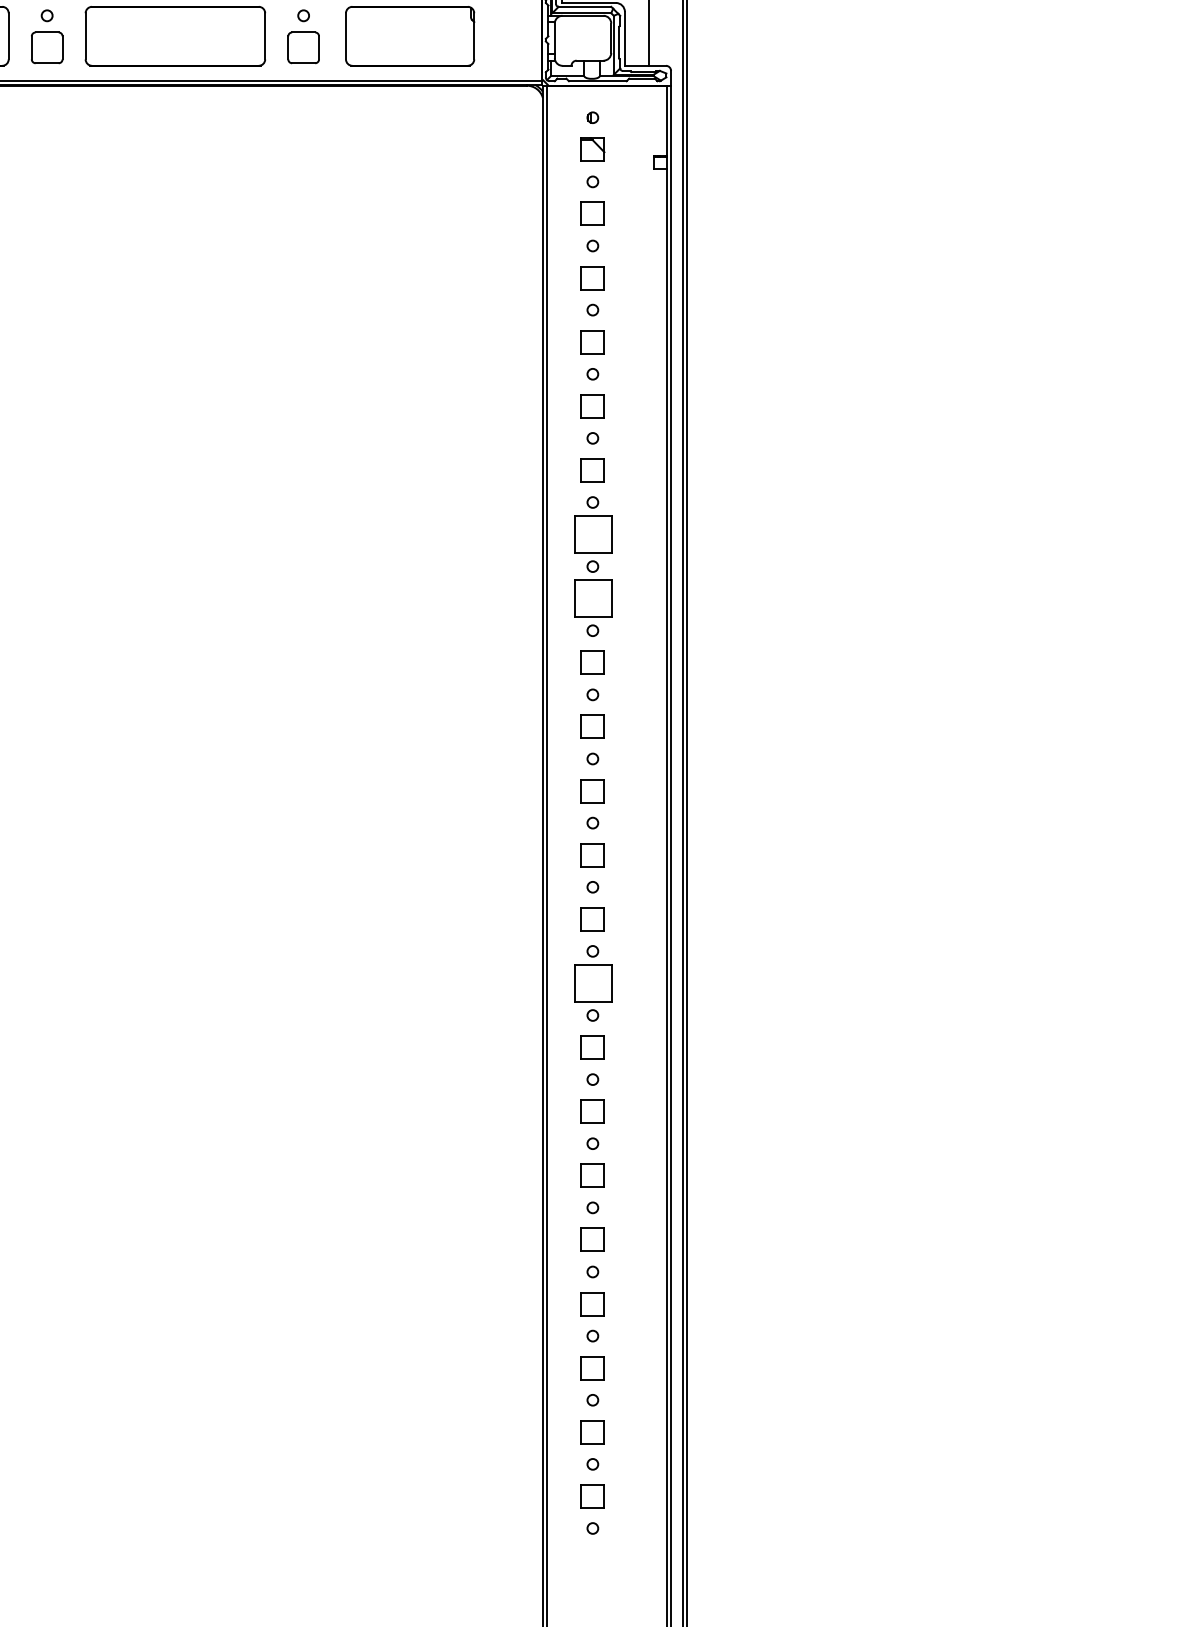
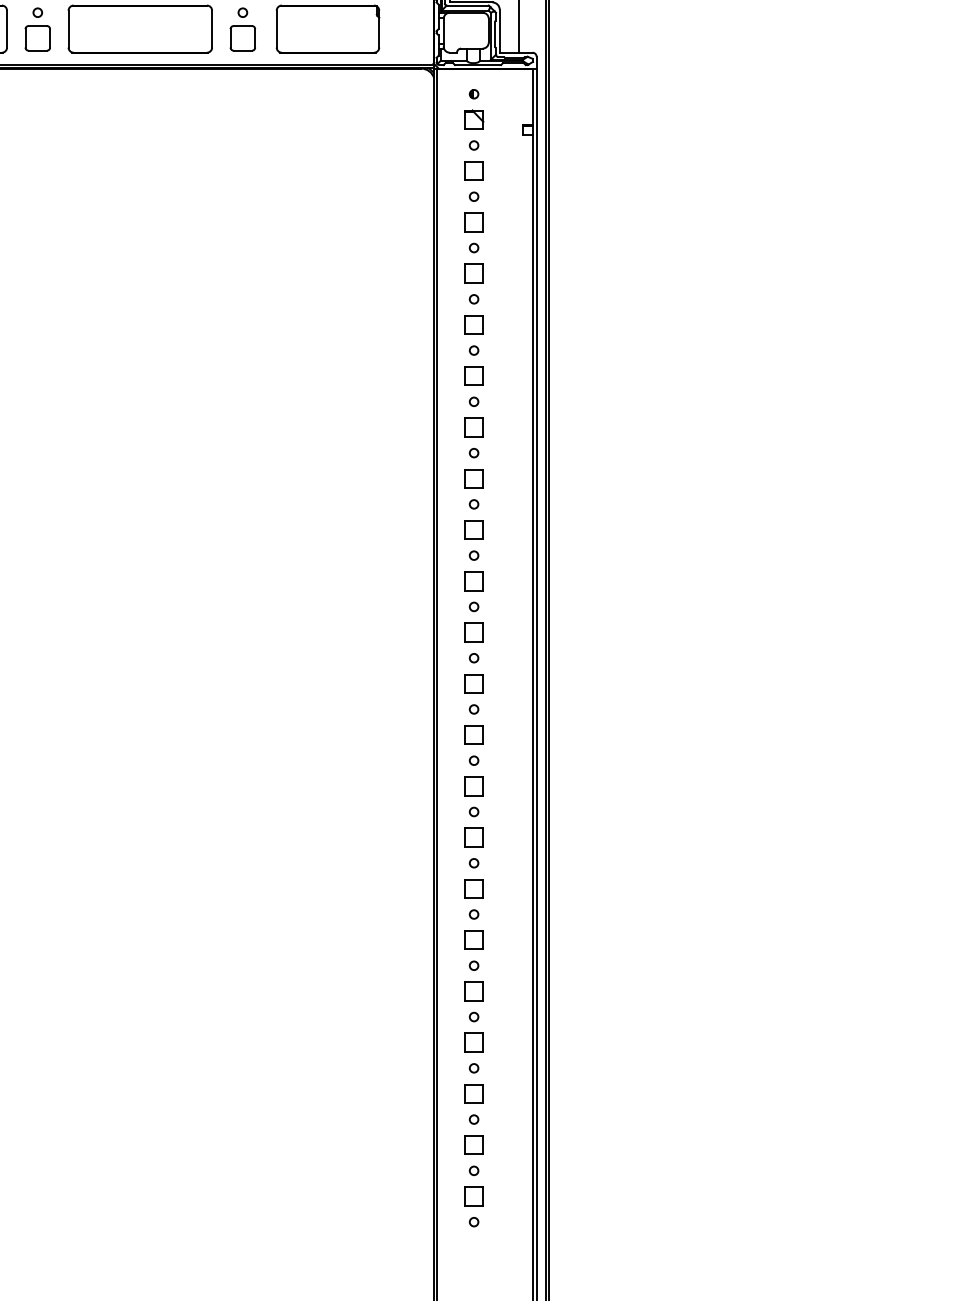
part: (592, 534) -> (473, 427), size x0.62
part: (592, 598) -> (473, 478), size x0.62
part: (592, 983) -> (473, 786), size x0.62

